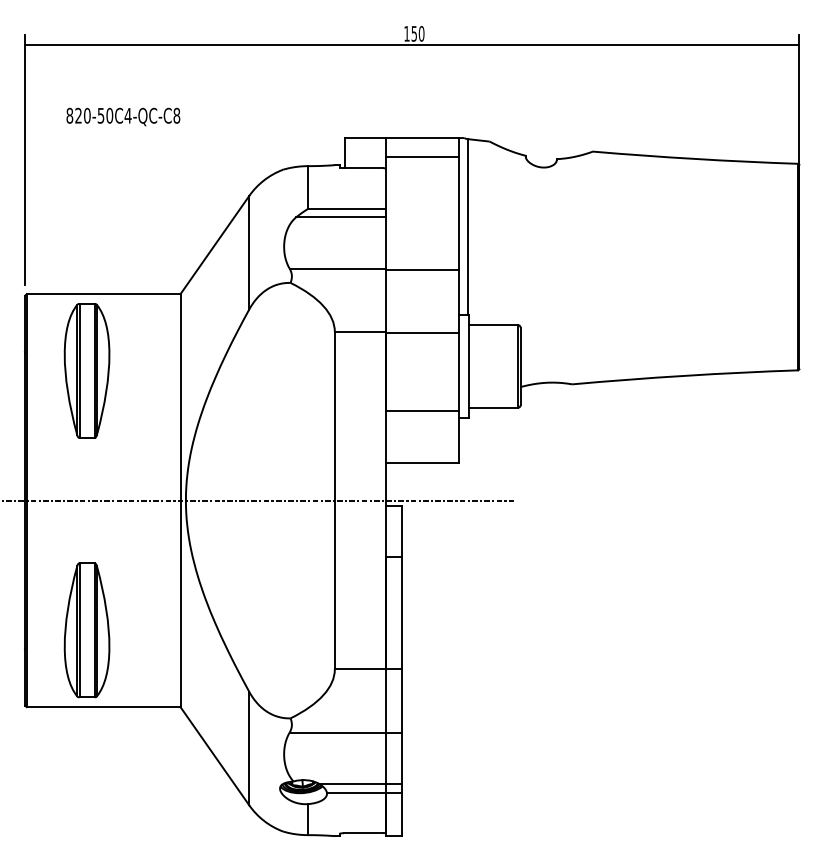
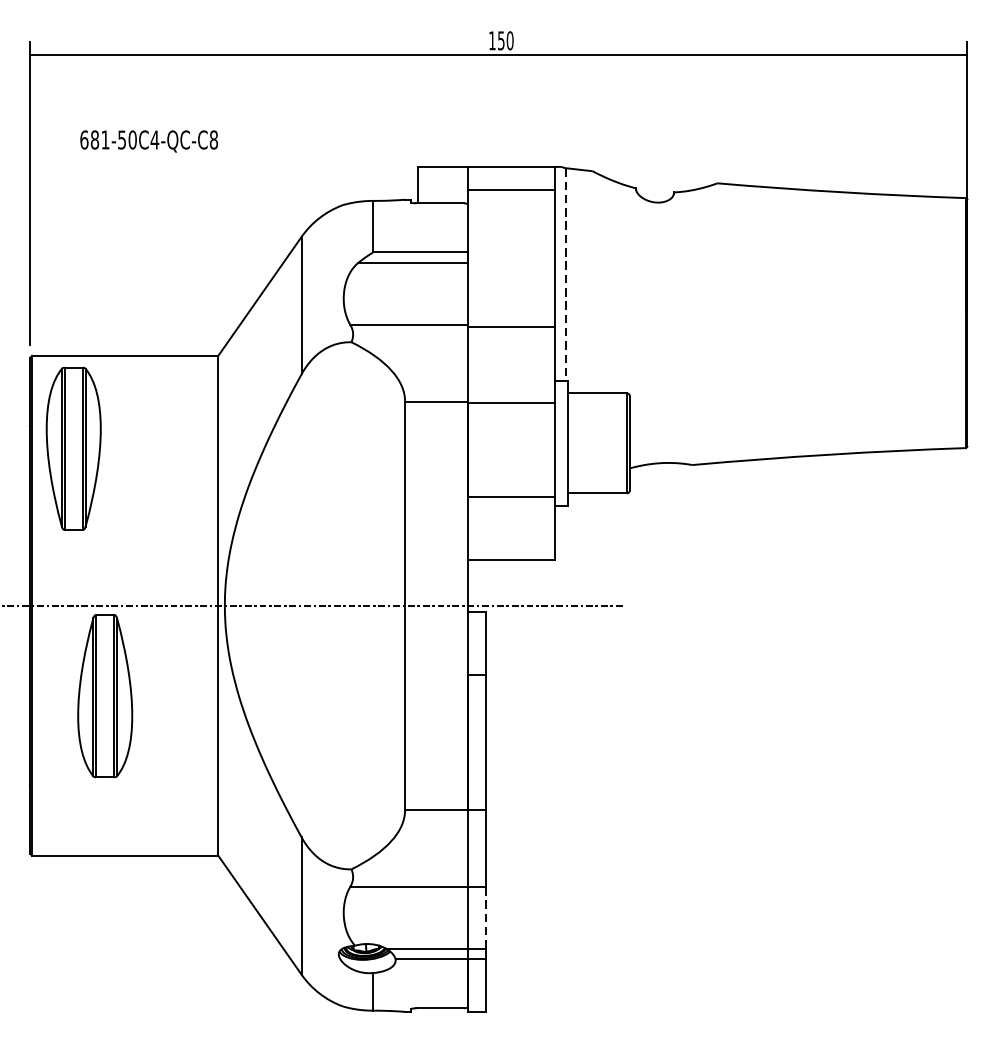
text: (78, 115) -> (94, 139), 820-50C4-QC-C8 -> 681-50C4-QC-C8
line: (467, 226) -> (565, 273), solid -> dashed
part: (86, 370) -> (73, 448), moved
part: (86, 630) -> (104, 696), moved
line: (401, 758) -> (485, 917), solid -> dashed

